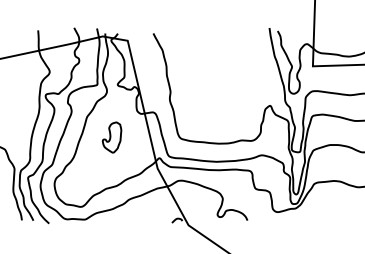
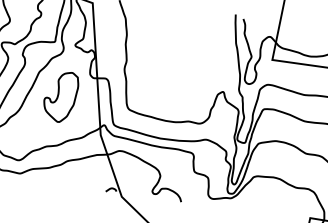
part: (111, 137) -> (60, 96), size x1.67

